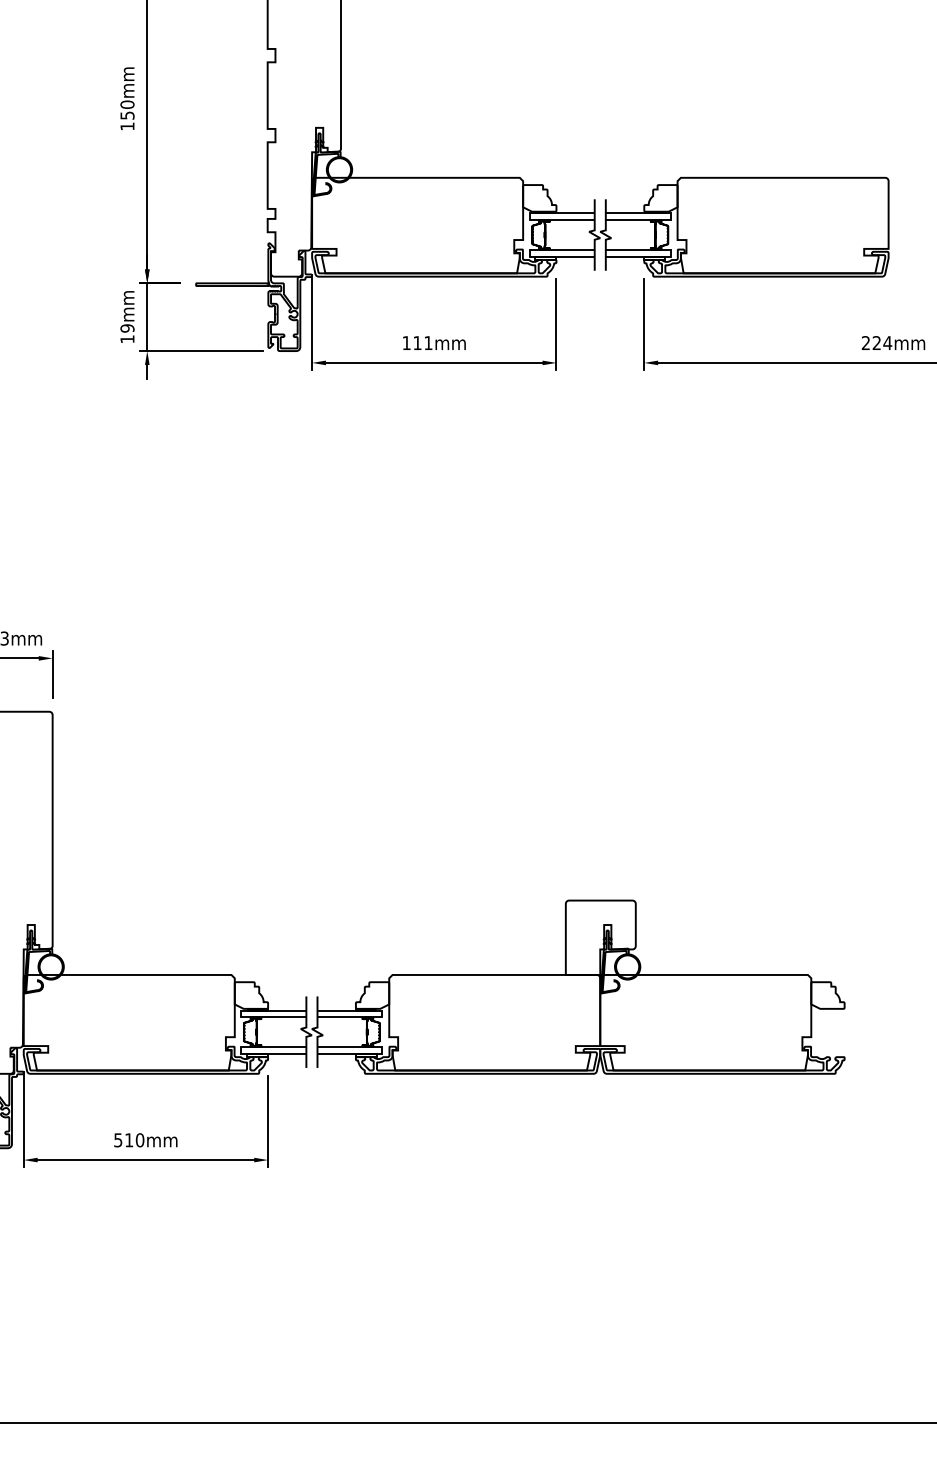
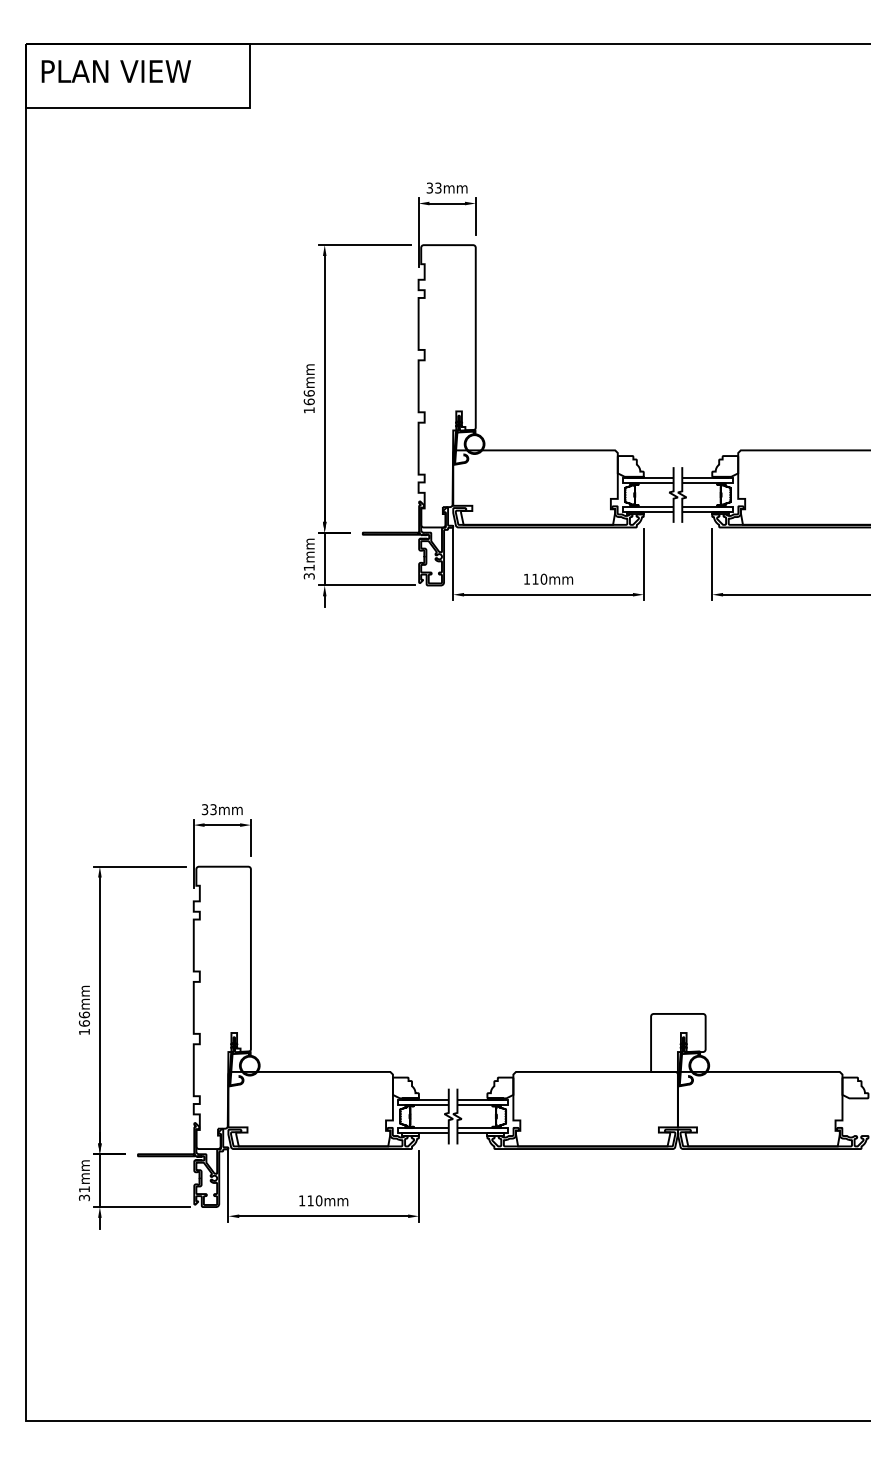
text: (126, 109) -> (308, 397), 150mm -> 166mm
text: (126, 333) -> (308, 571), 19mm -> 31mm
text: (427, 342) -> (543, 578), 111mm -> 110mm
text: (118, 1139) -> (302, 1200), 510mm -> 110mm

